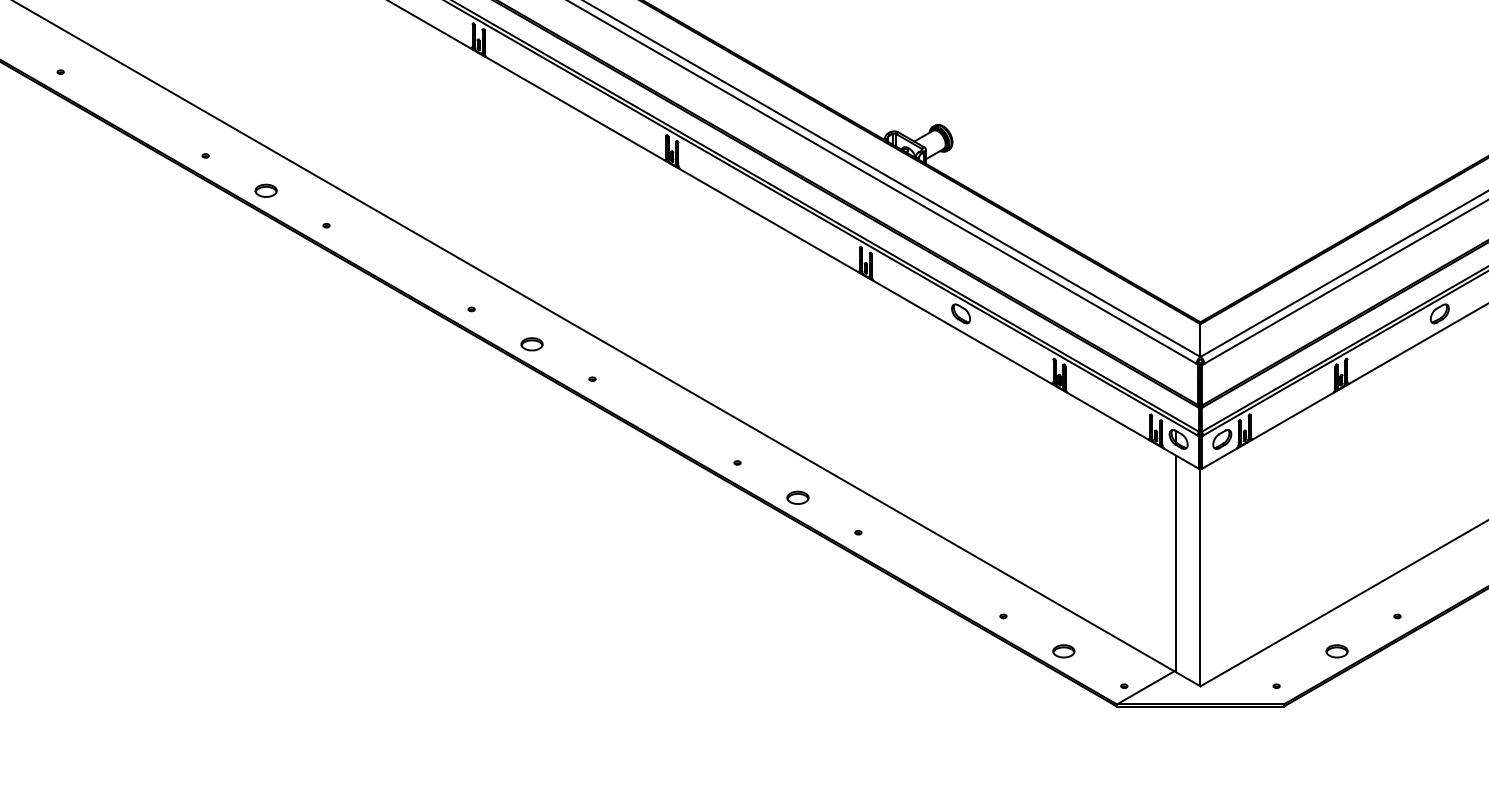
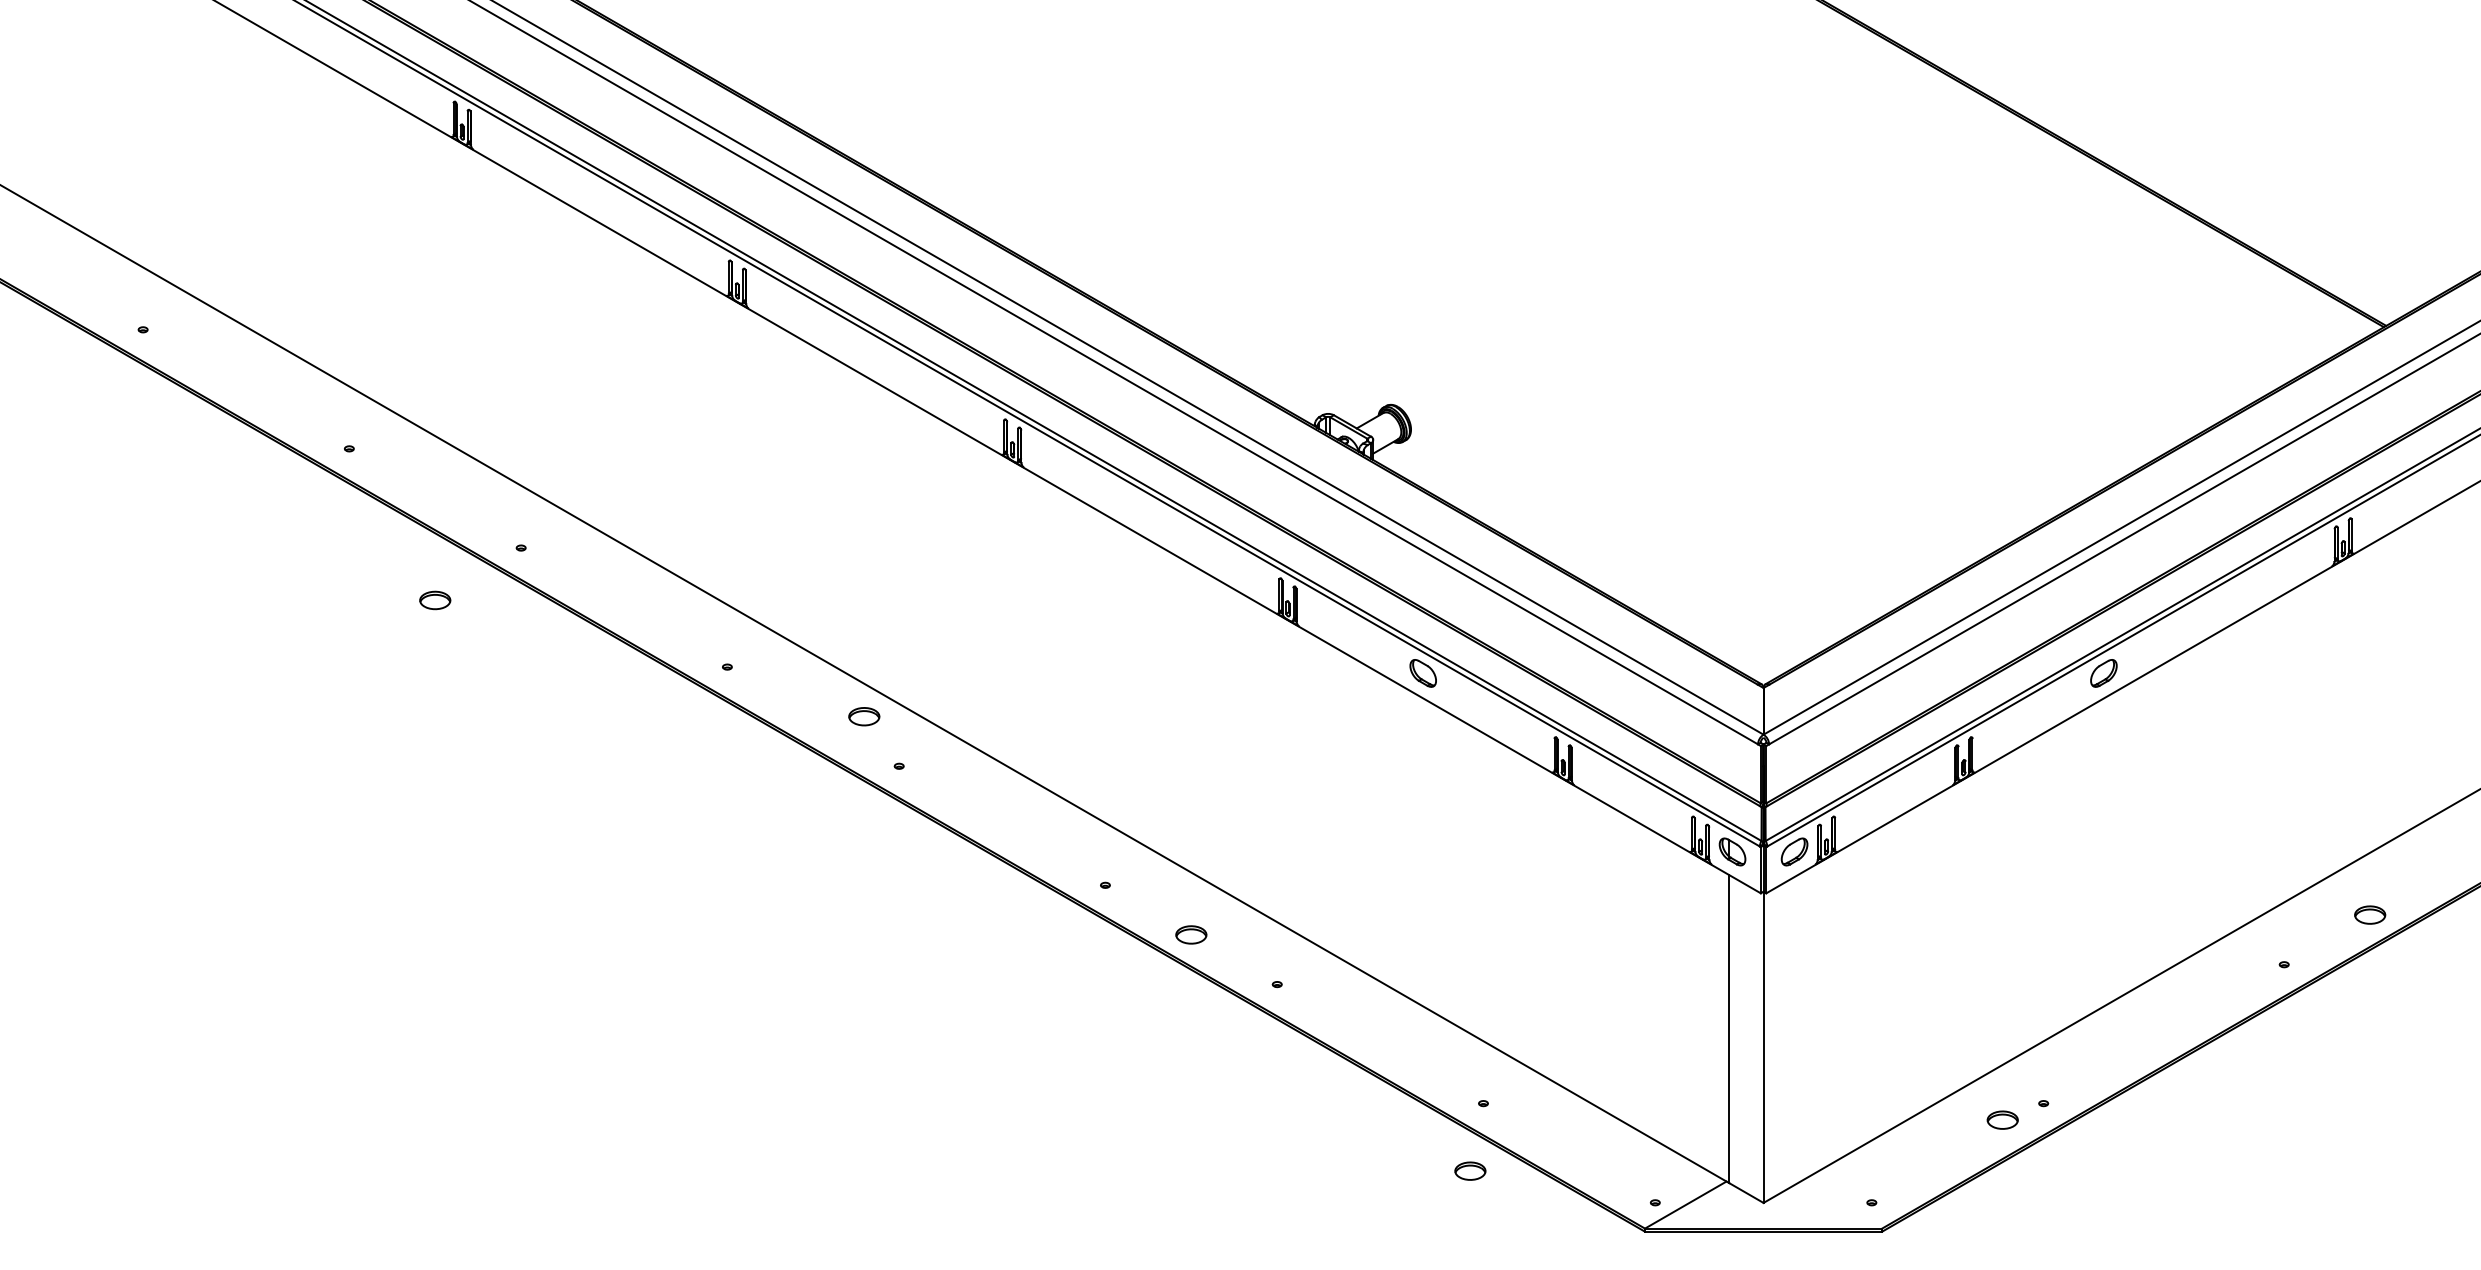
part: (266, 190) -> (435, 600), moved
part: (532, 344) -> (864, 716), moved
part: (1063, 650) -> (1470, 1170), moved
part: (1336, 650) -> (2002, 1119), moved

